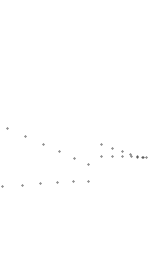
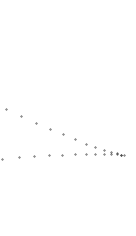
part: (124, 150) -> (105, 149), moved

